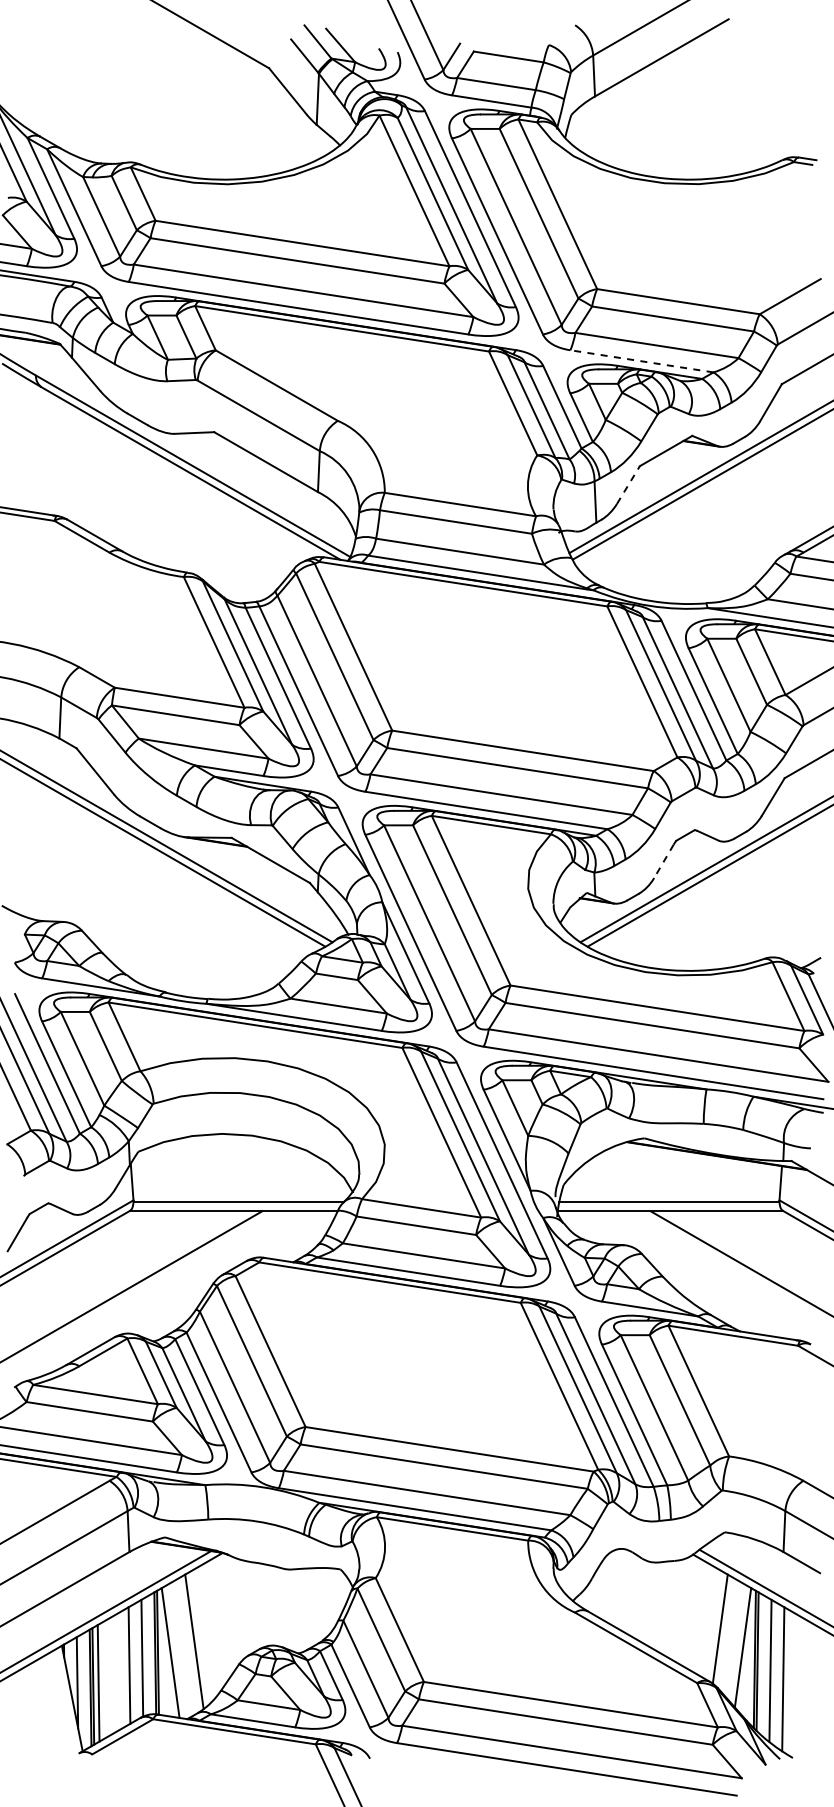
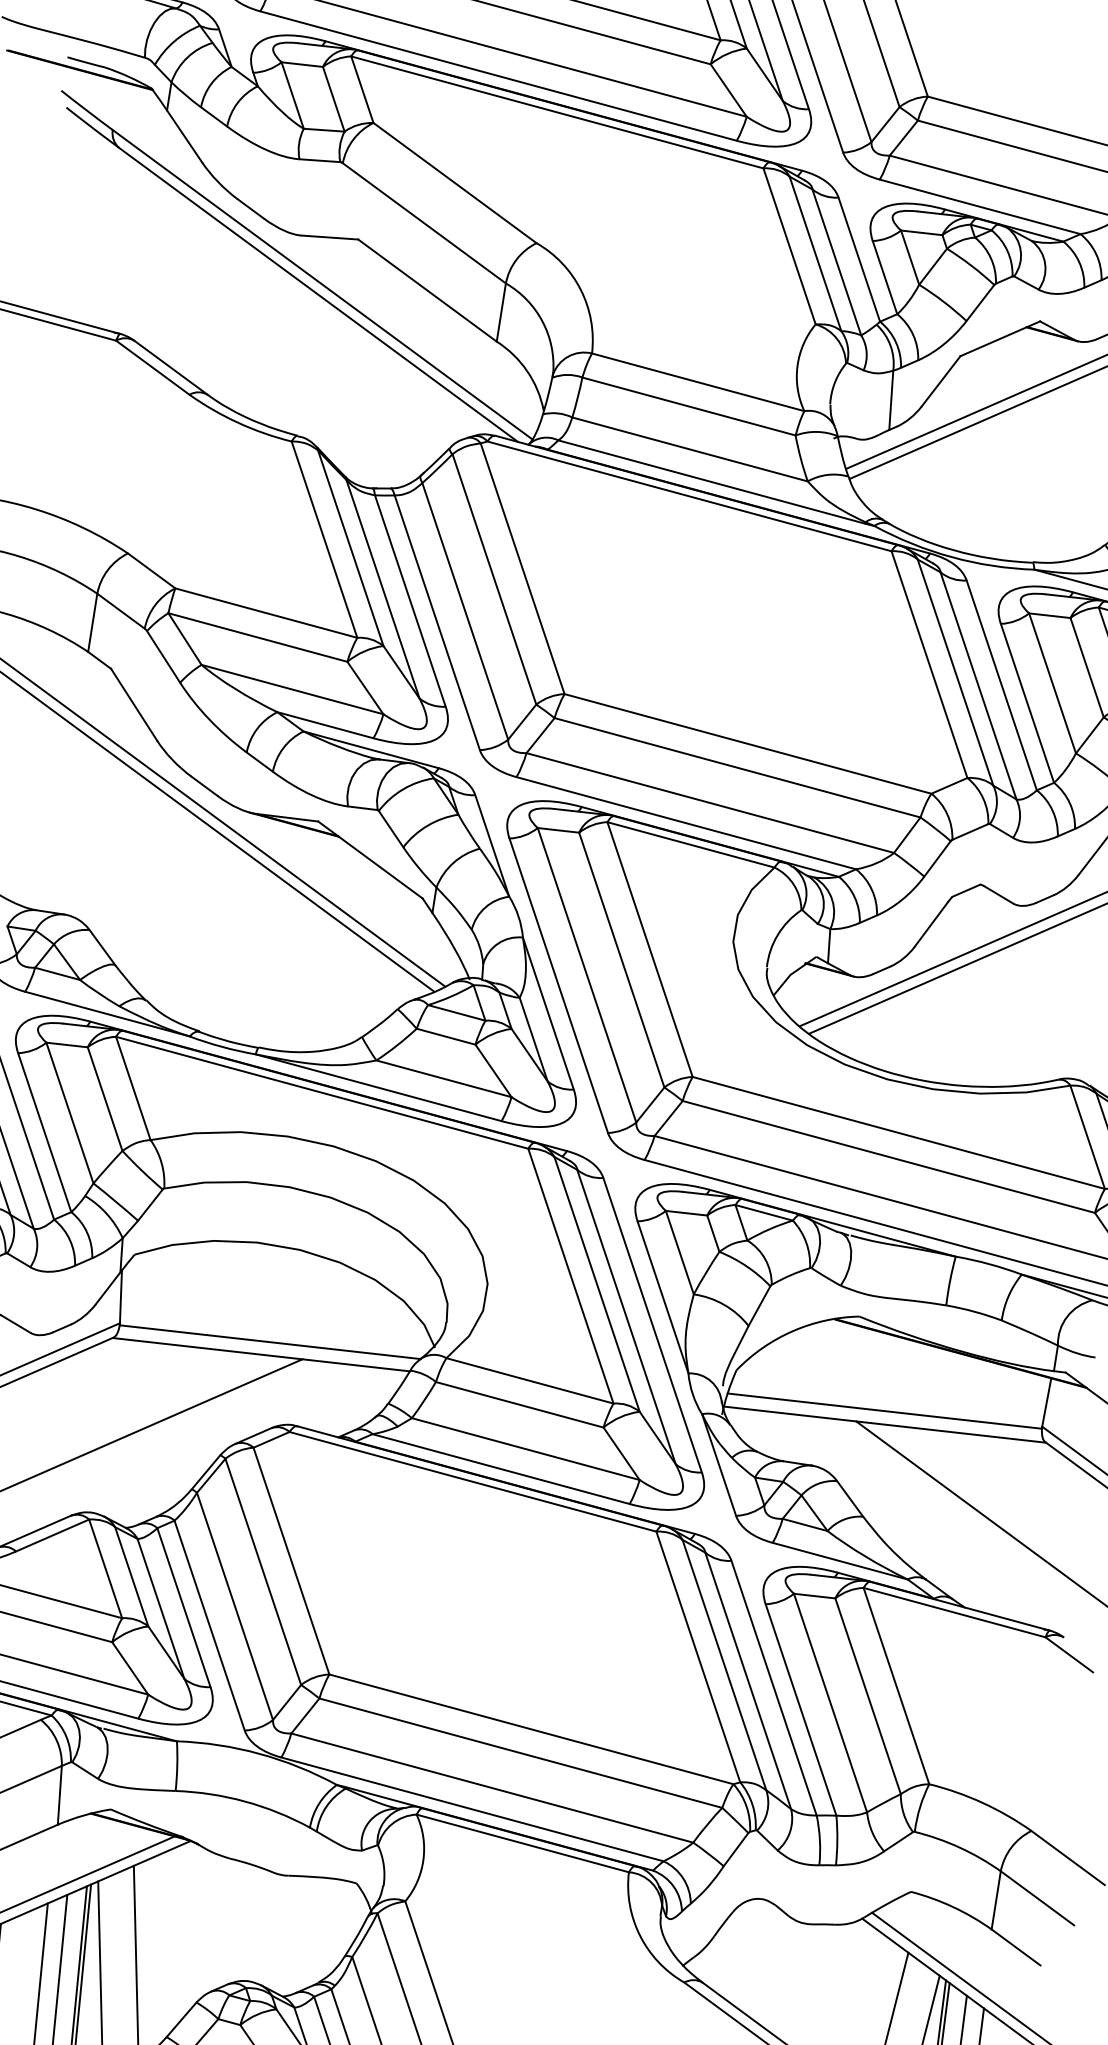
line: (641, 361) -> (979, 207), dashed -> solid
line: (628, 484) -> (941, 380), dashed -> solid
line: (663, 861) -> (930, 924), dashed -> solid

